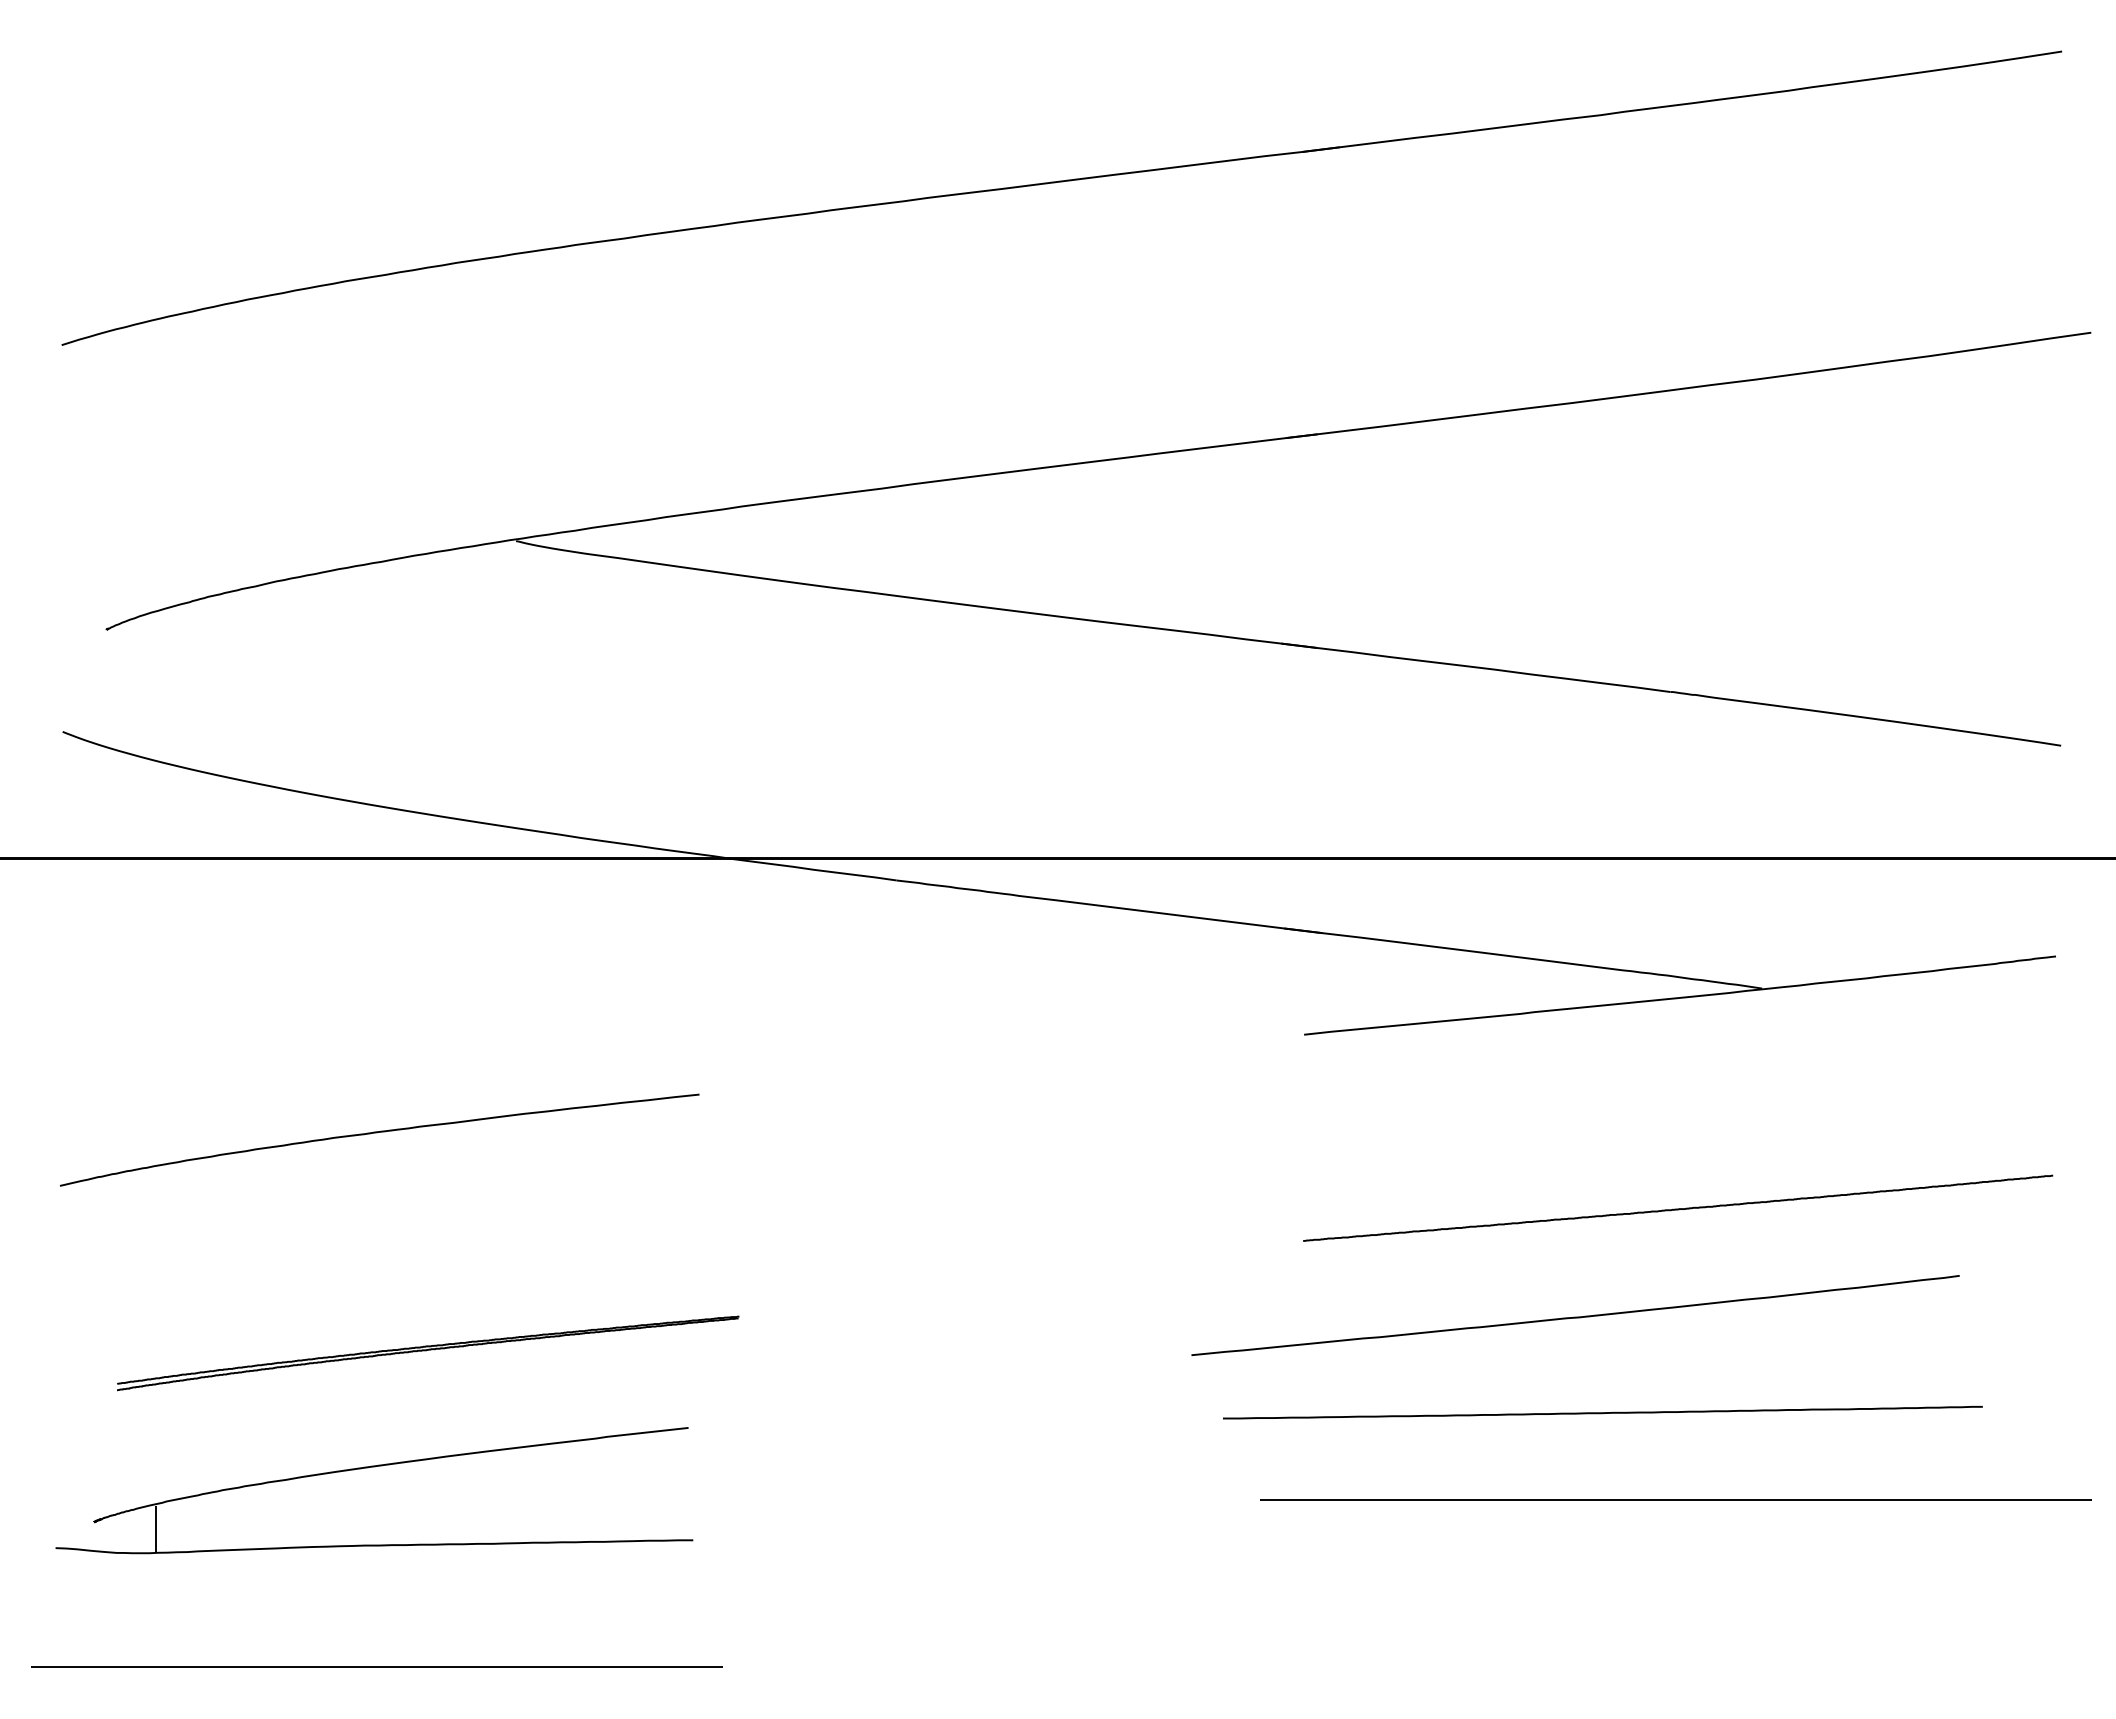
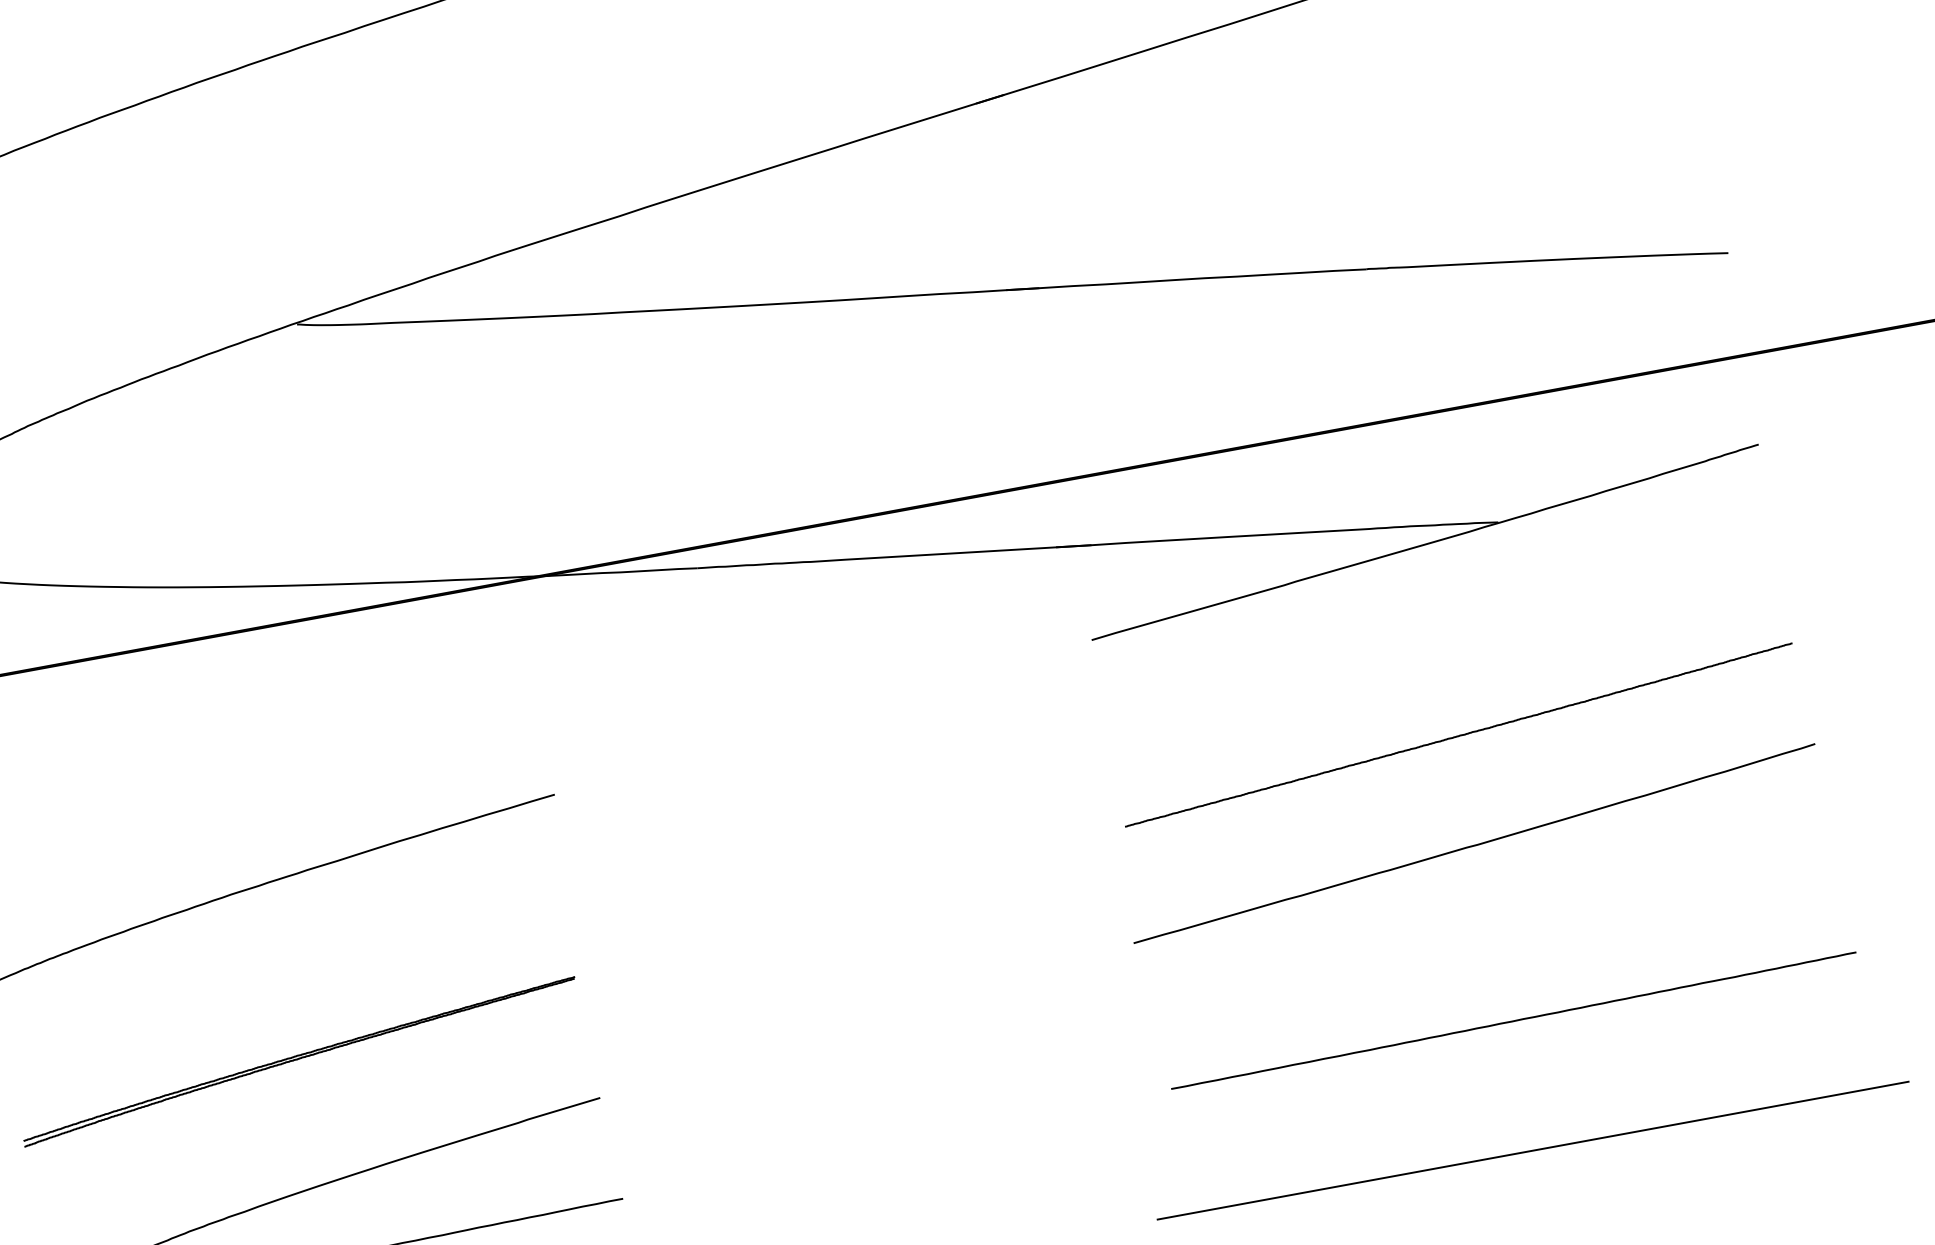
curve: (1575, 1316) -> (1474, 844), moved
part: (428, 1353) -> (300, 1061), moved
line: (1602, 1412) -> (1513, 1020), moved
line: (1675, 1499) -> (1532, 1149), moved

